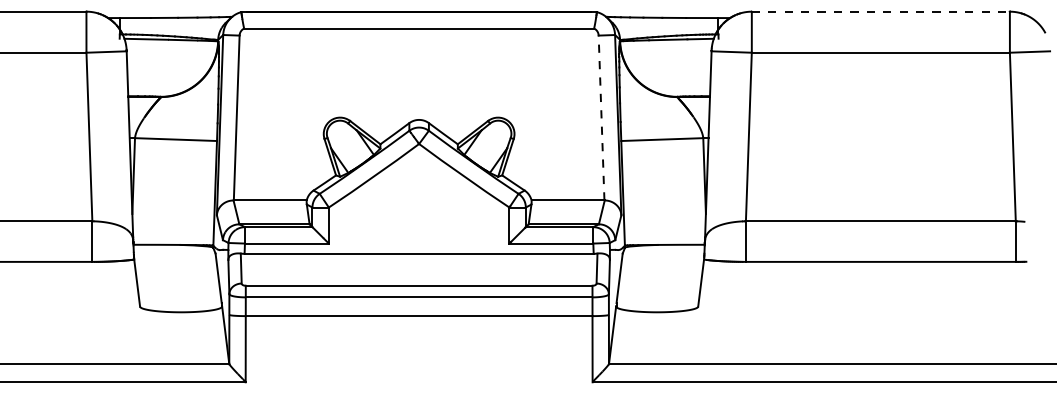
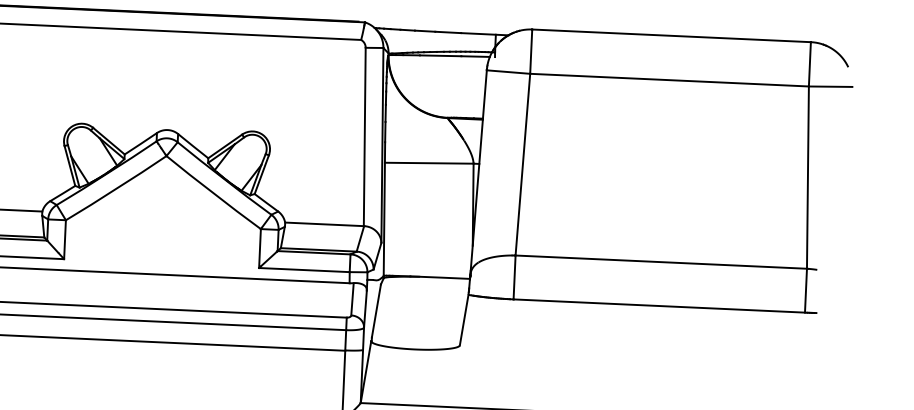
line: (881, 11) -> (672, 35), dashed -> solid
line: (601, 117) -> (364, 136), dashed -> solid

